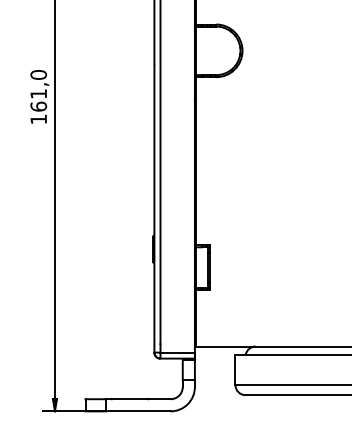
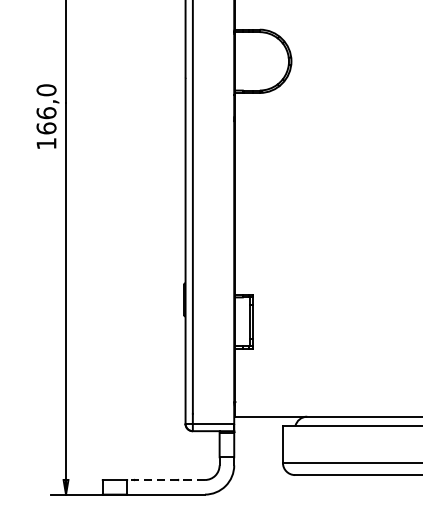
text: (38, 93) -> (46, 112), 161,0 -> 166,0
line: (137, 399) -> (165, 480), solid -> dashed

